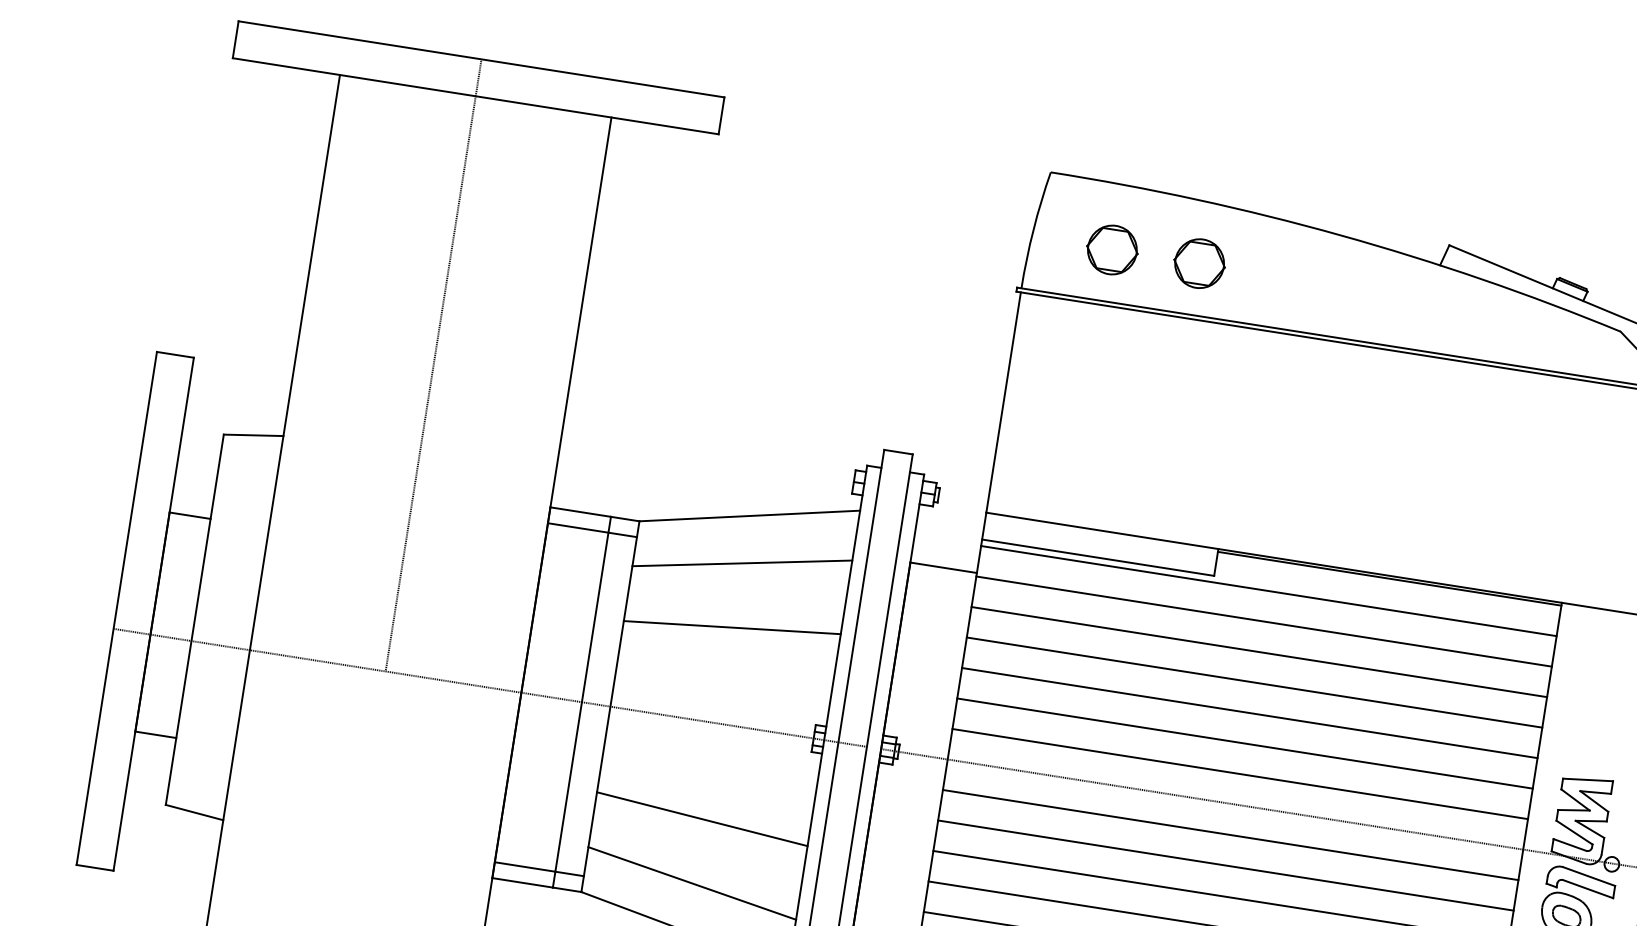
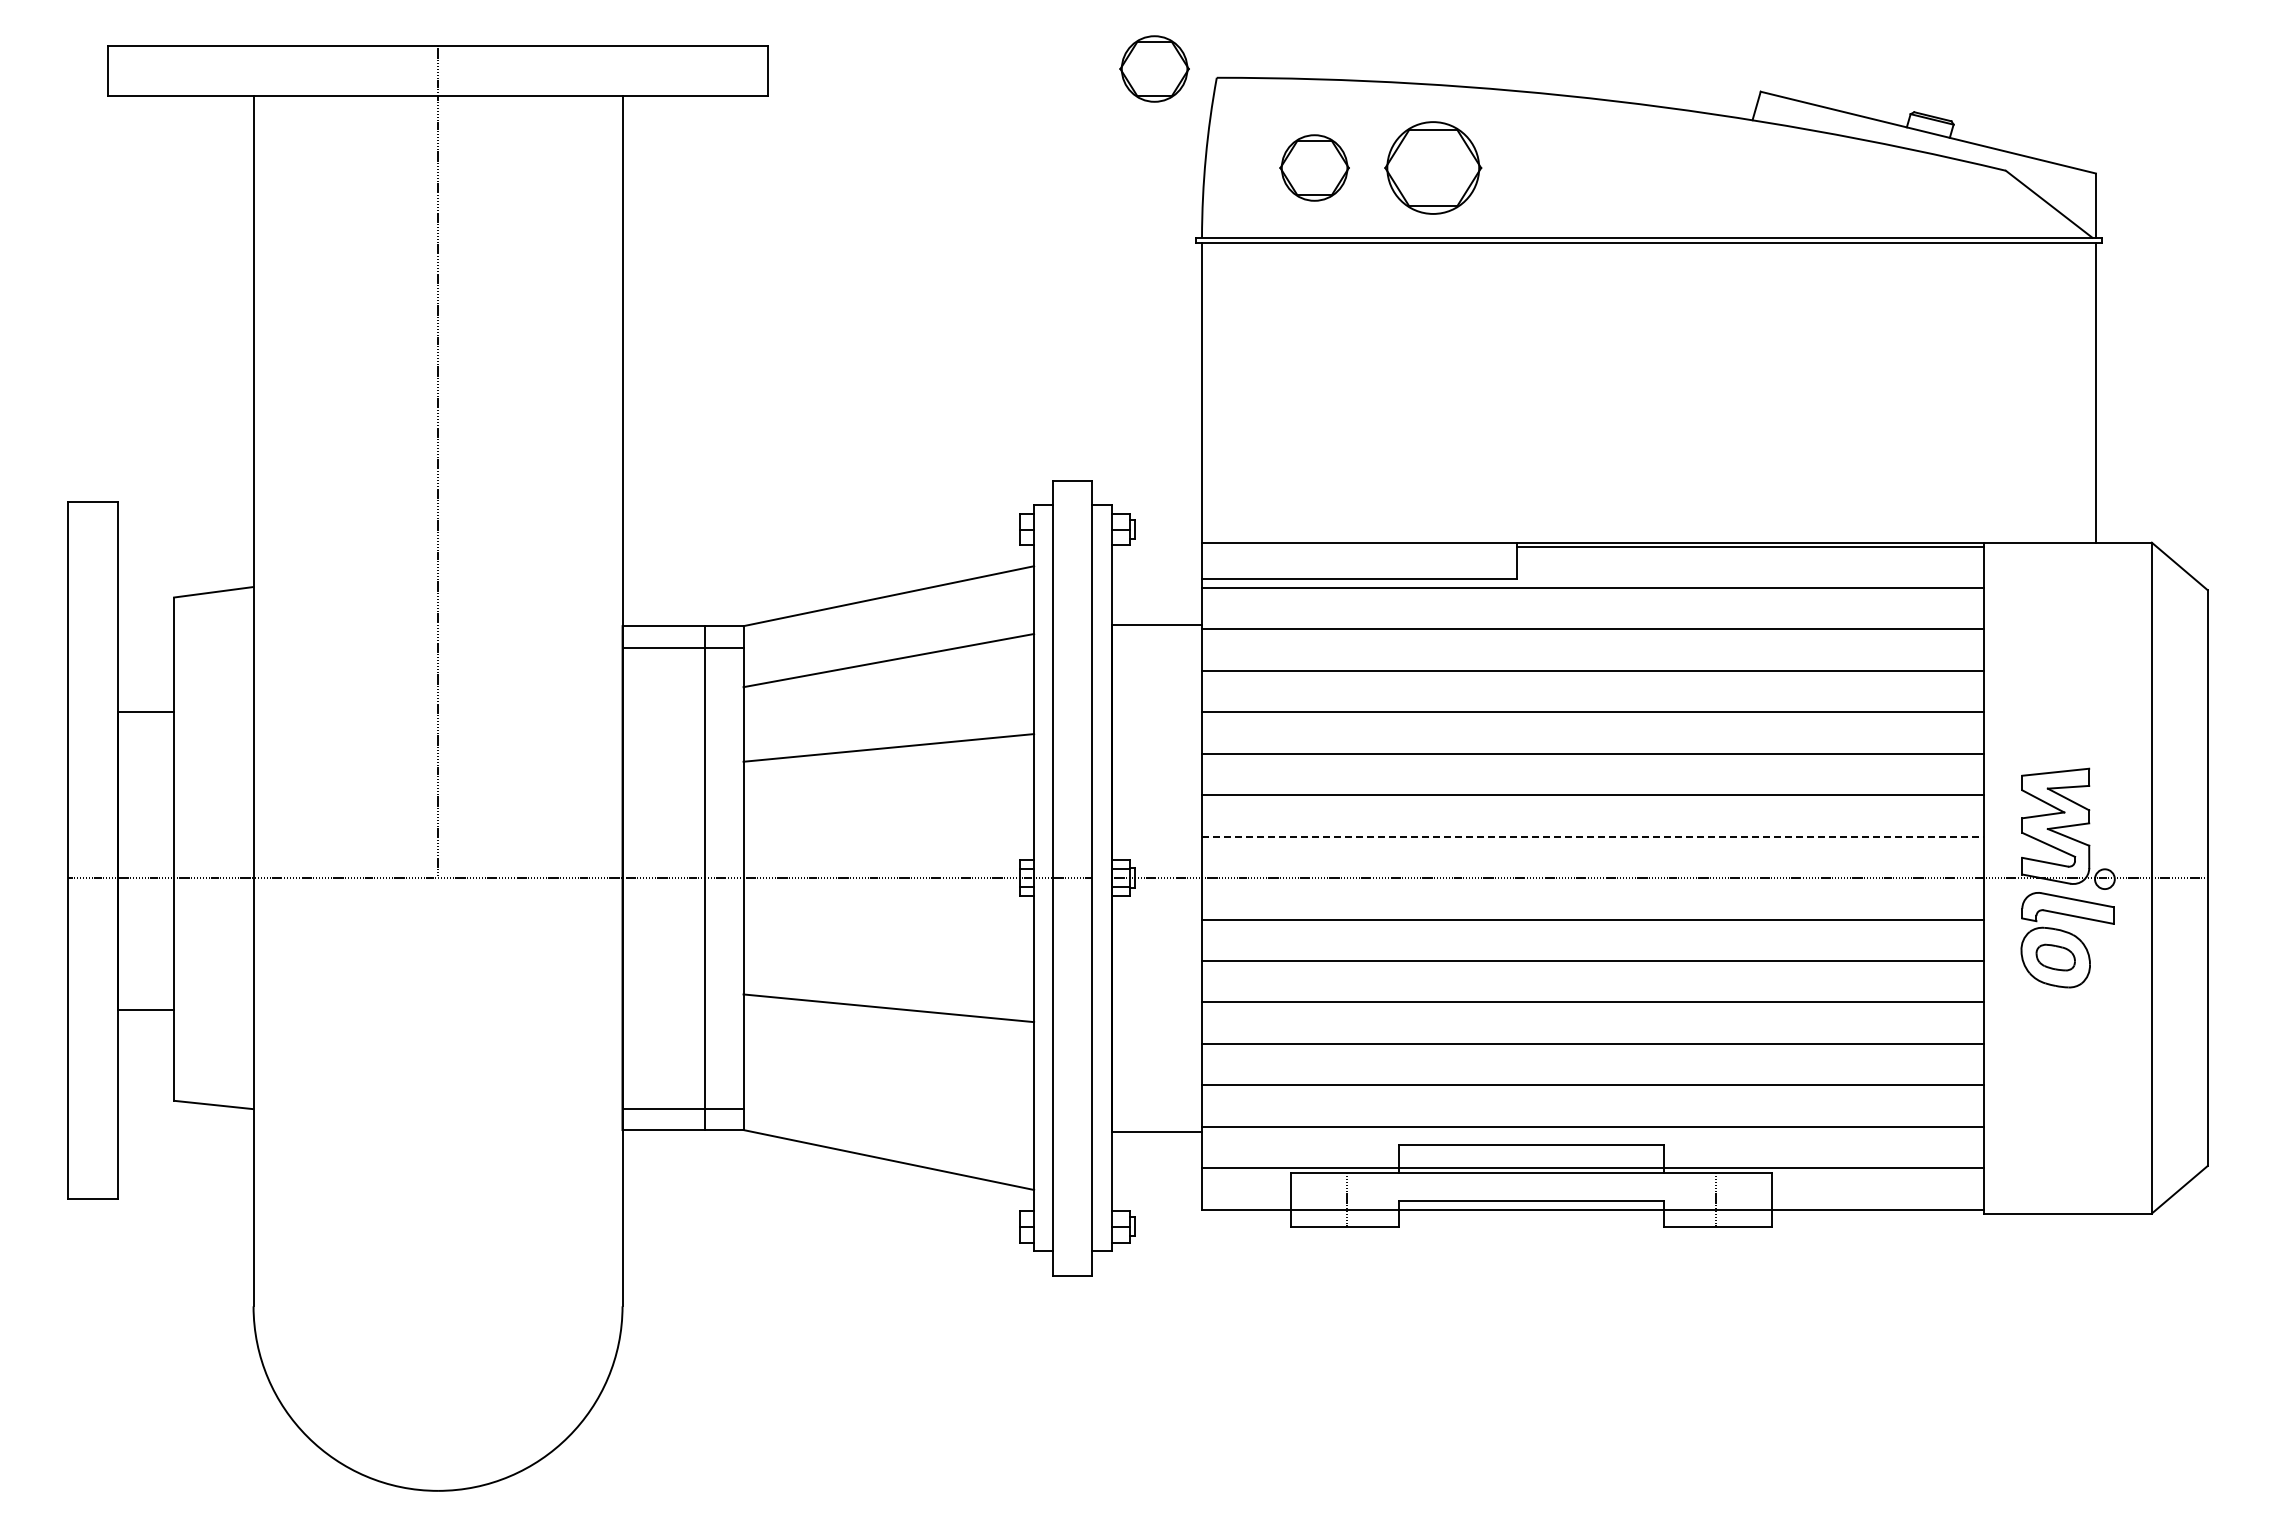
part: (1006, 158) -> (1154, 68), added
part: (1199, 263) -> (1432, 167), size x1.4
line: (1240, 773) -> (1593, 836), solid -> dashed
line: (692, 883) -> (888, 1095), removed

